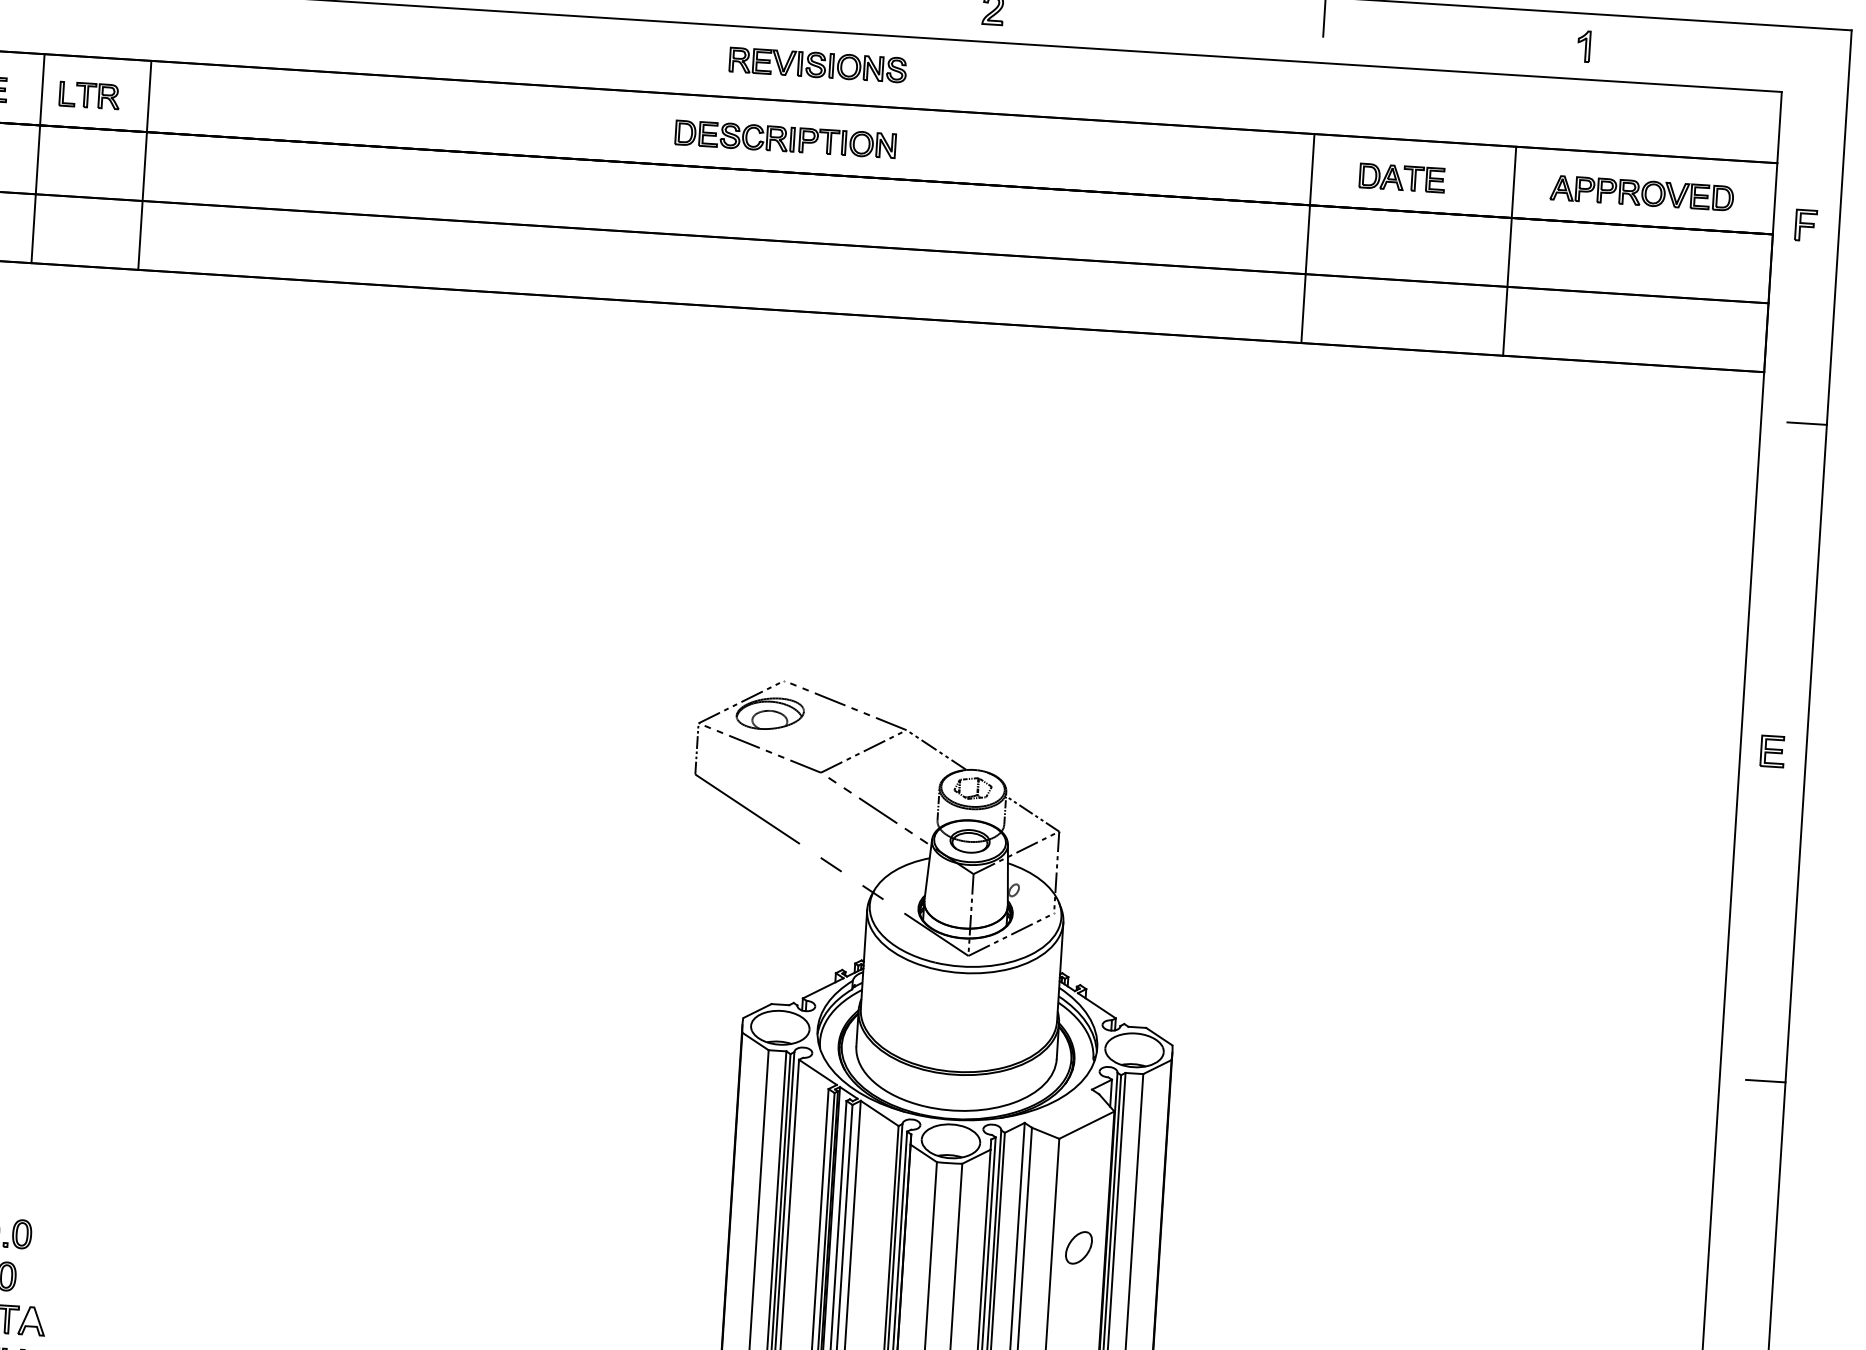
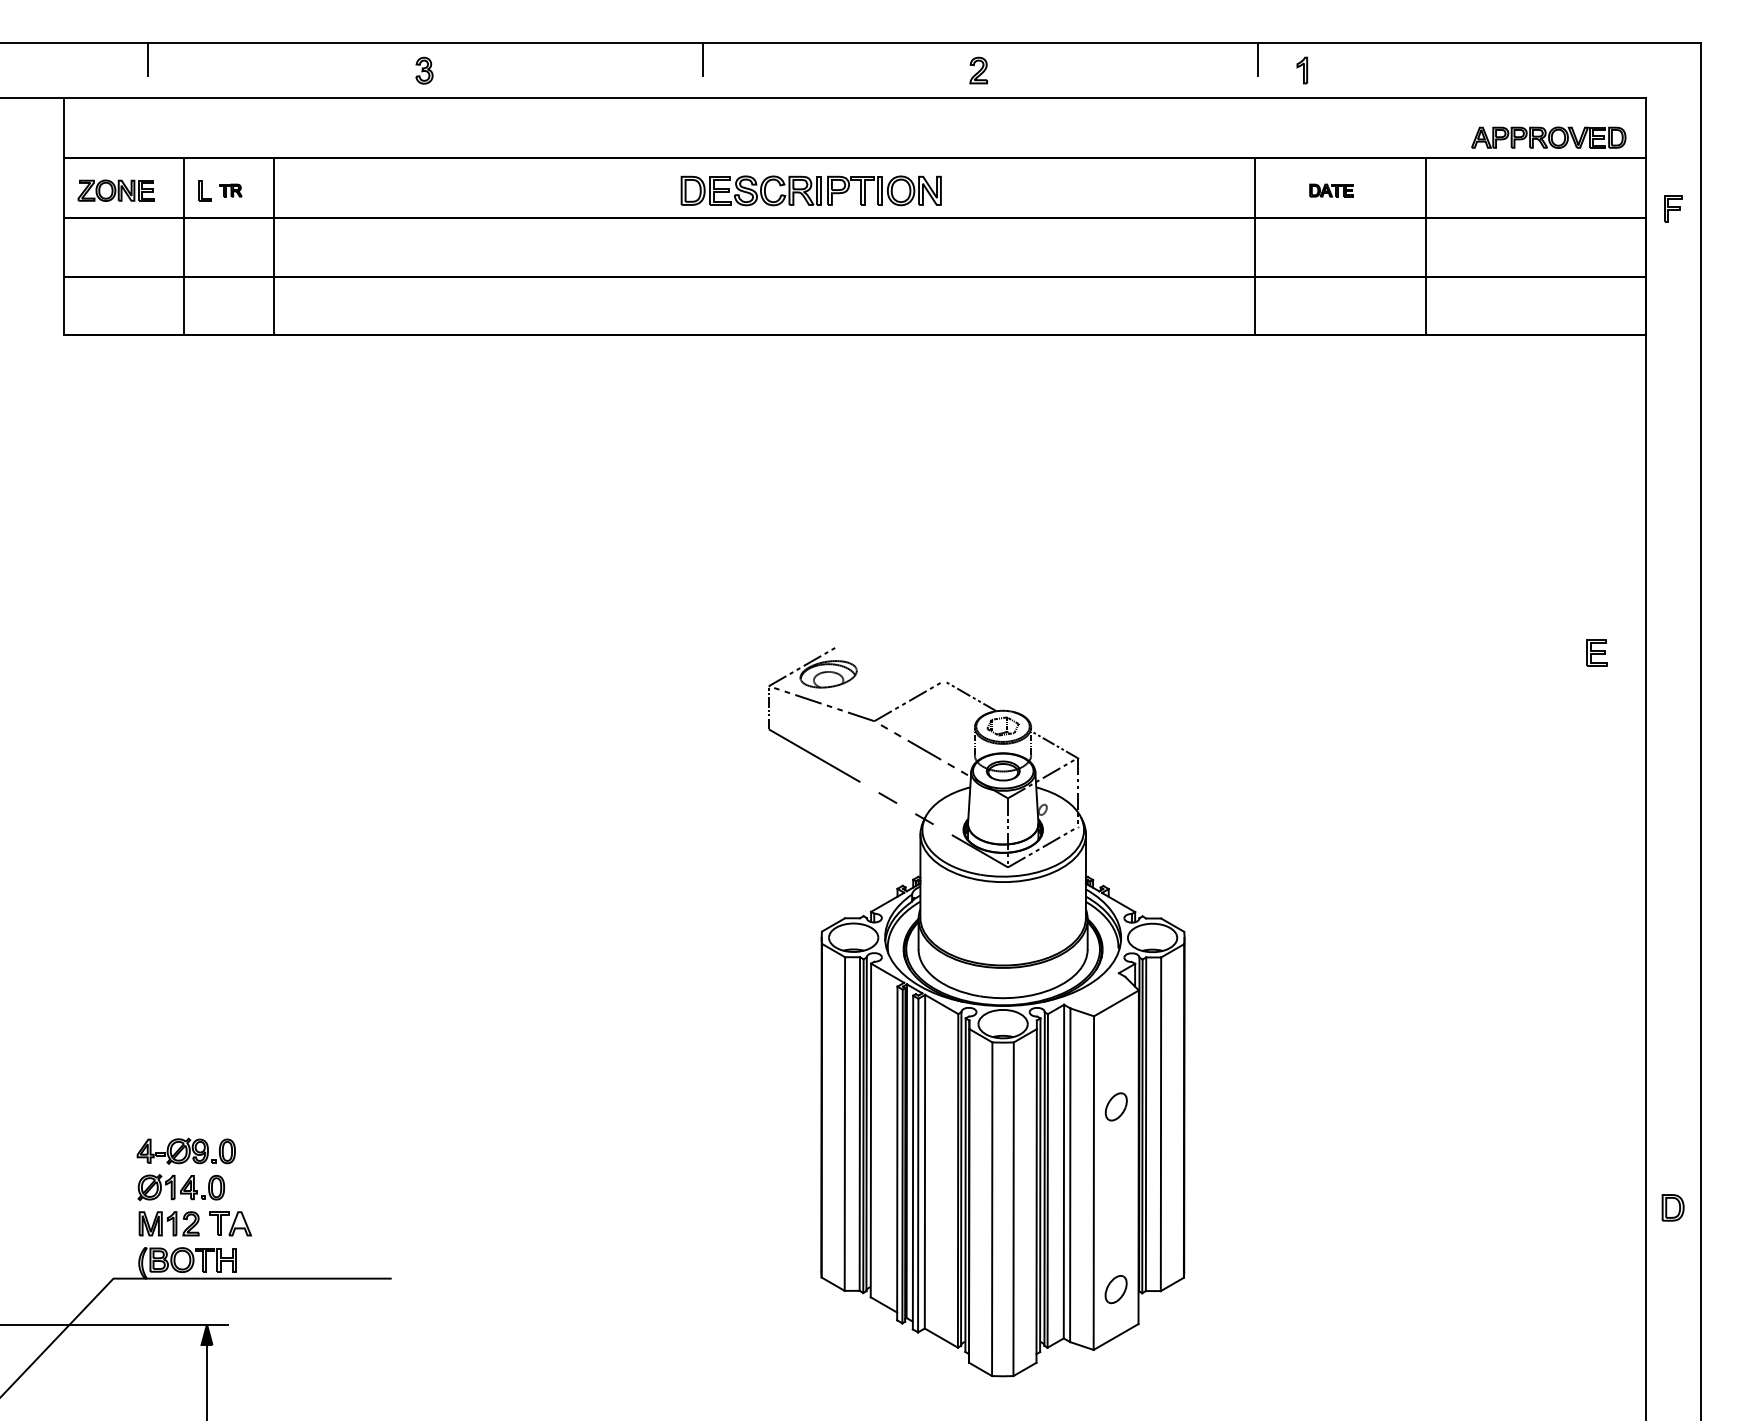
part: (1584, 46) -> (1302, 70), moved
part: (818, 64) -> (834, 126), removed
part: (97, 95) -> (230, 190), size x0.6
part: (784, 138) -> (810, 190), size x1.4
part: (1402, 177) -> (1331, 190), size x0.6
part: (1641, 192) -> (1548, 137), moved
line: (1806, 423) -> (1684, 375), removed
line: (845, 704) -> (891, 662), removed
part: (1772, 750) -> (1596, 652), moved
line: (1765, 1081) -> (1684, 930), removed

